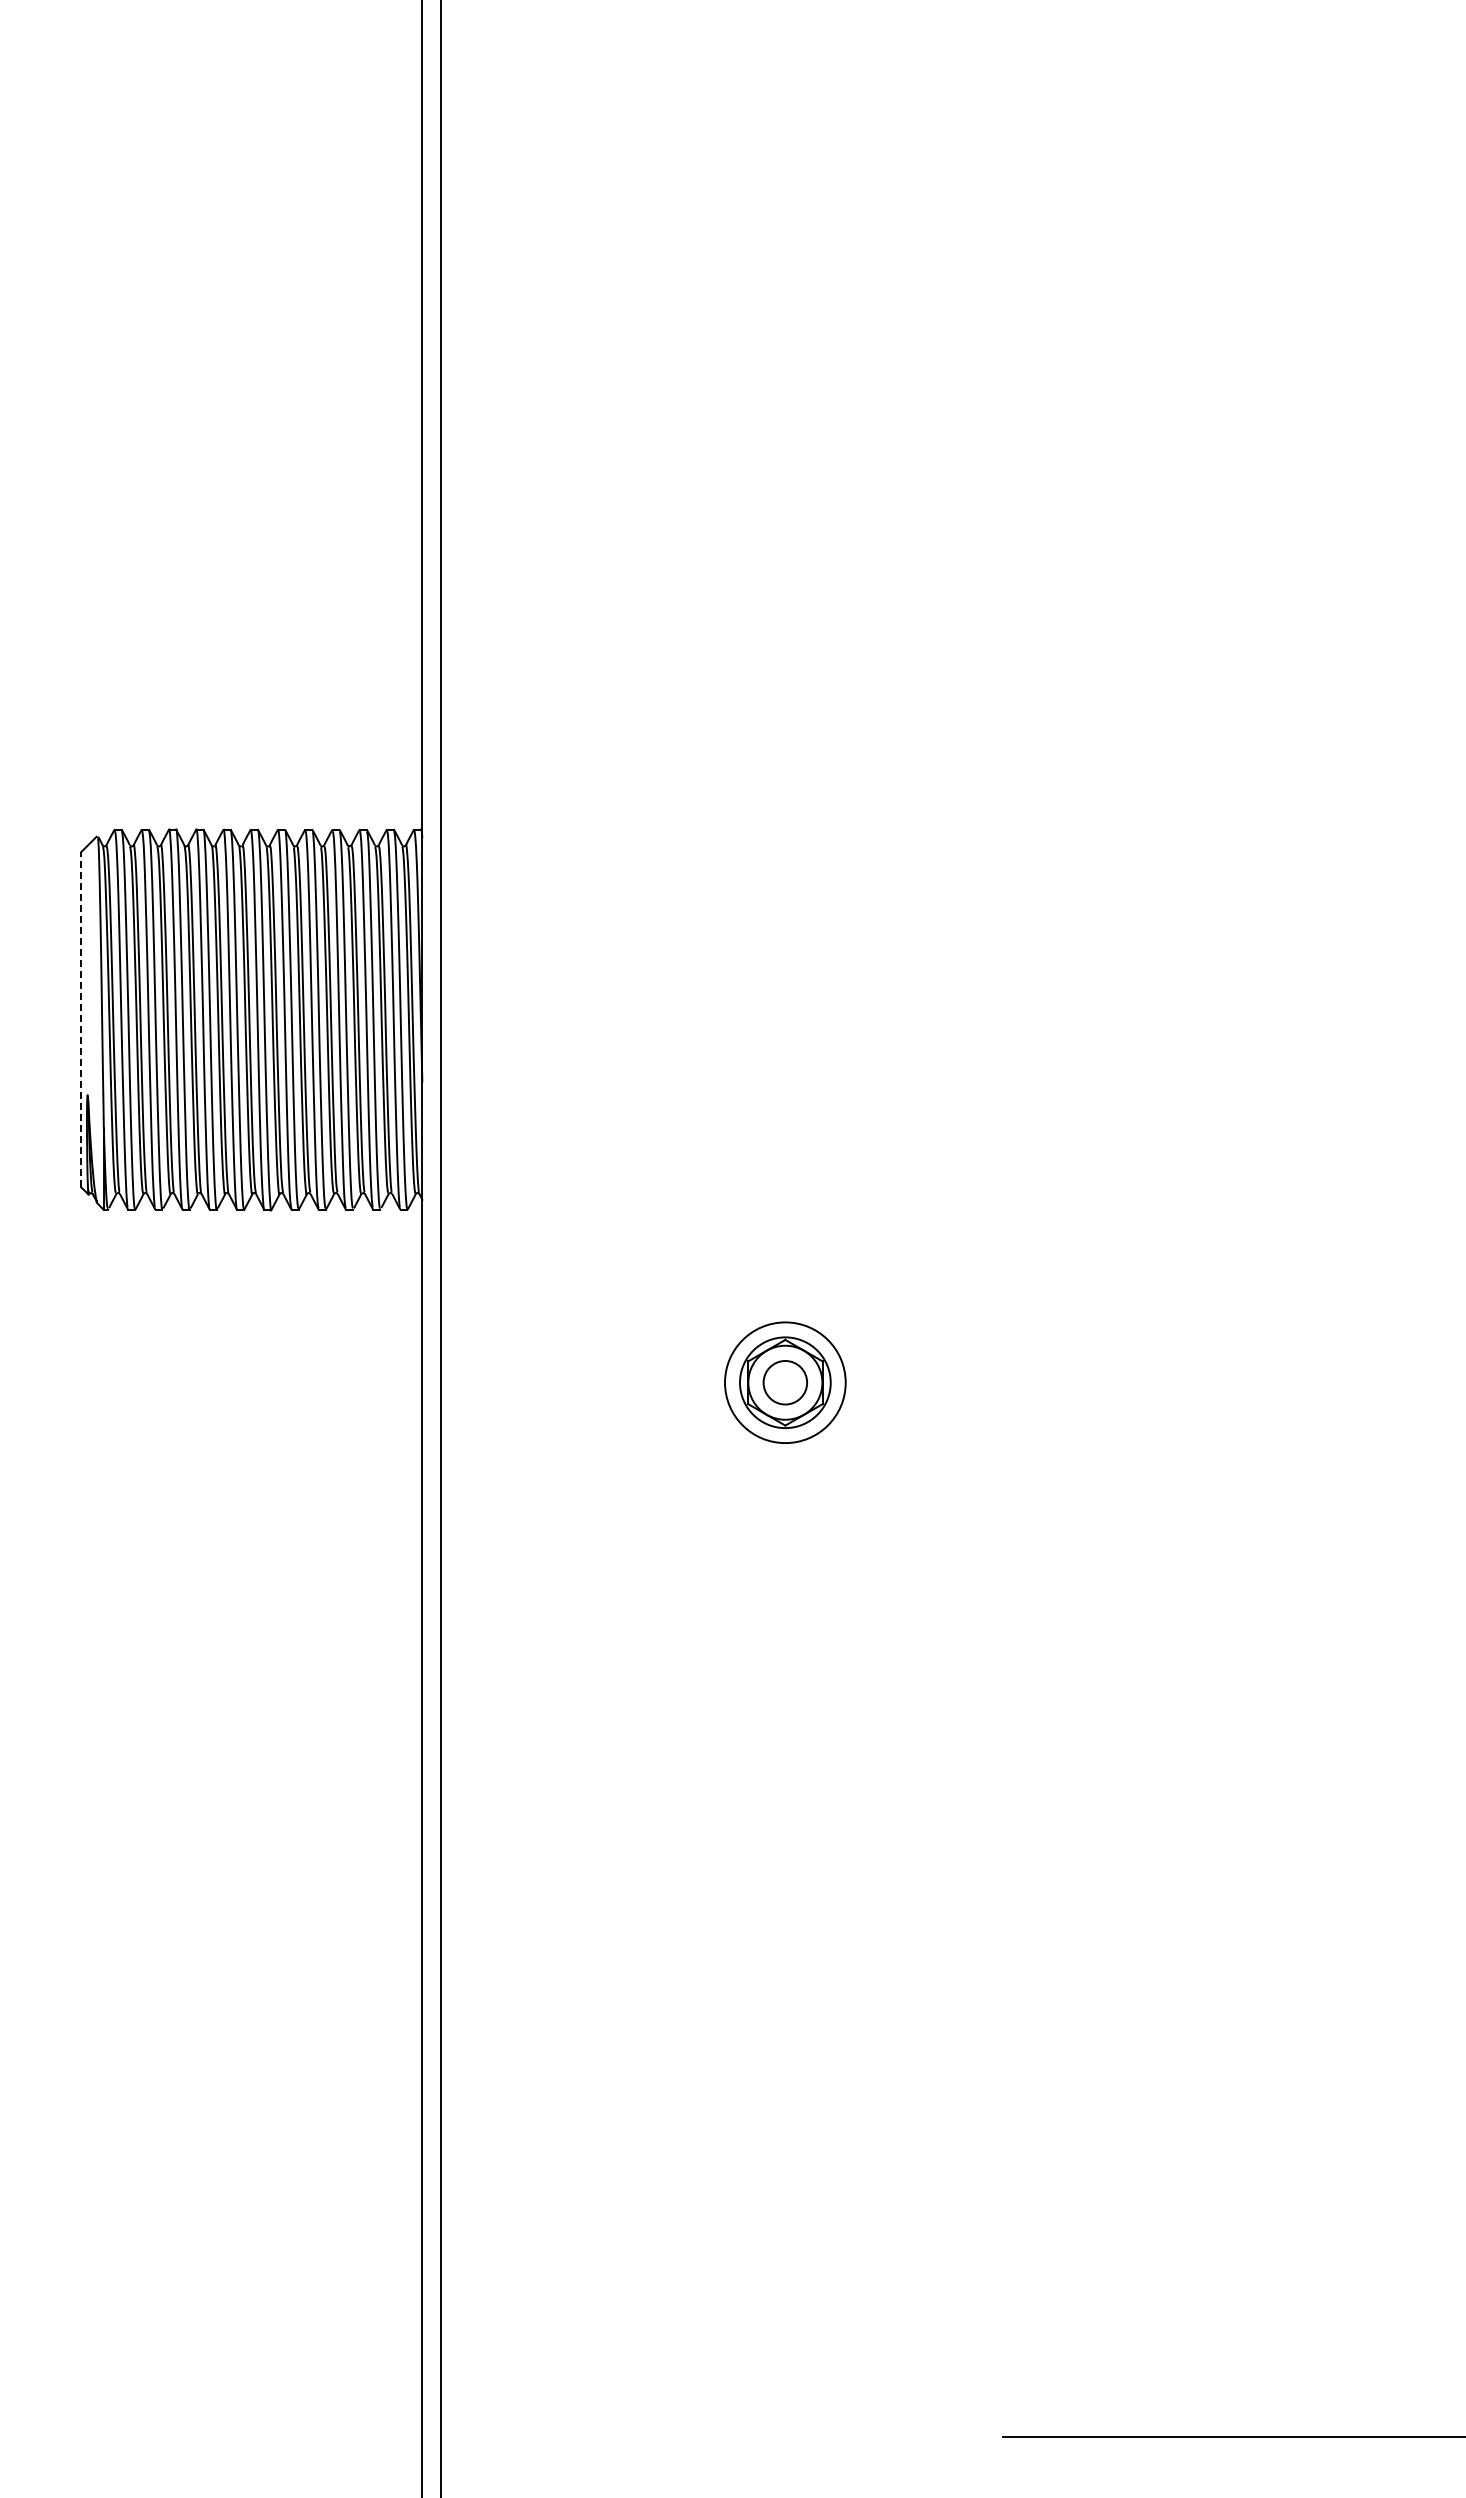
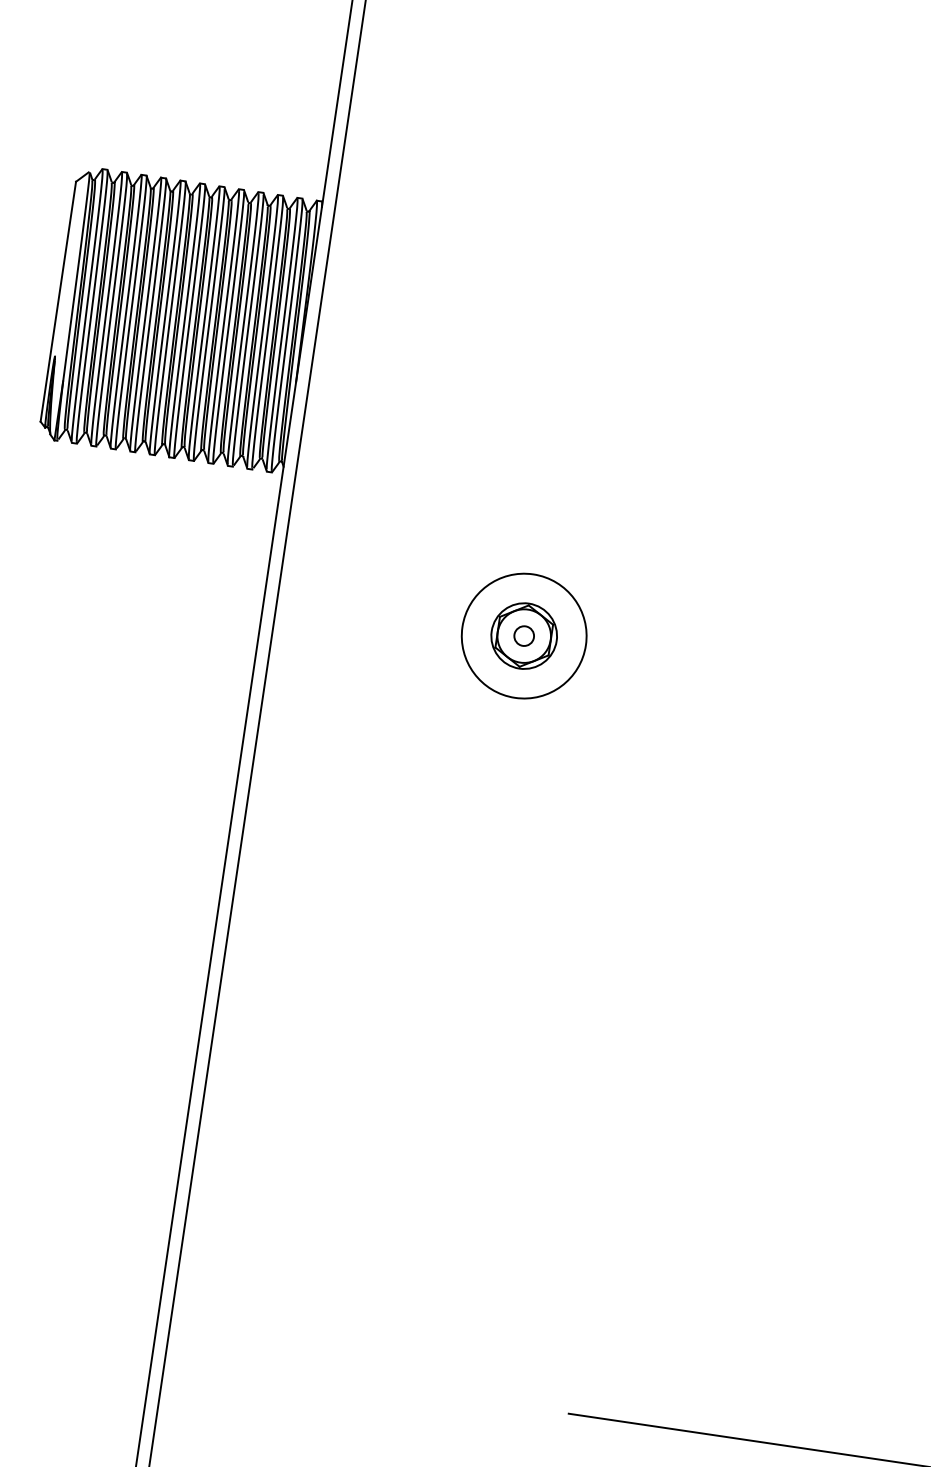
line: (81, 1019) -> (58, 301), dashed -> solid
circle: (784, 1382) -> (523, 635), size x0.62
circle: (785, 1382) -> (524, 635), size x1.43

